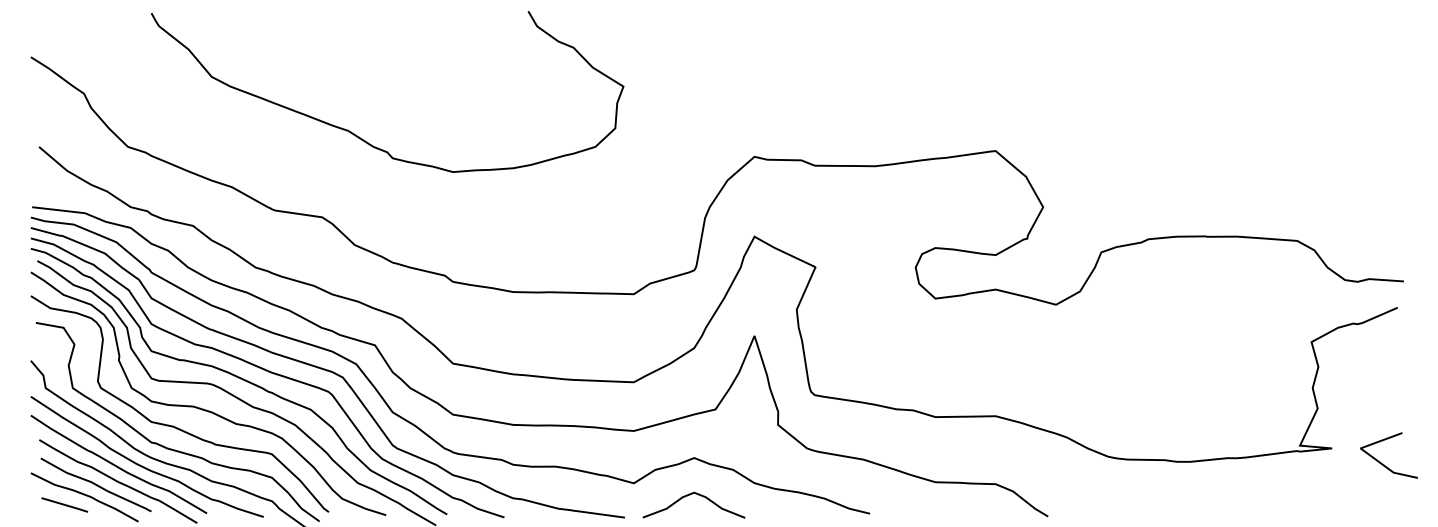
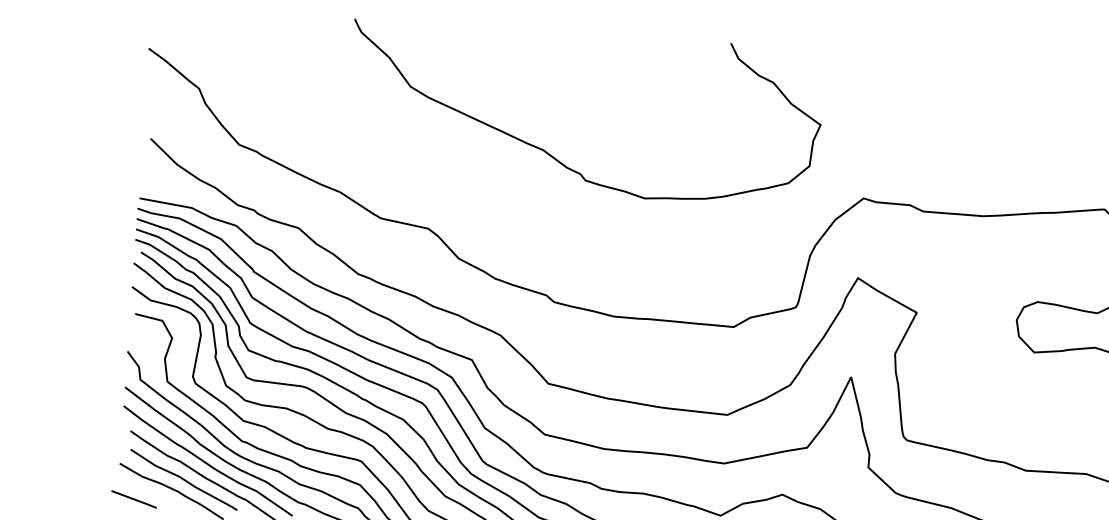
curve: (359, 136) -> (553, 156), moved
line: (64, 504) -> (133, 498), moved

